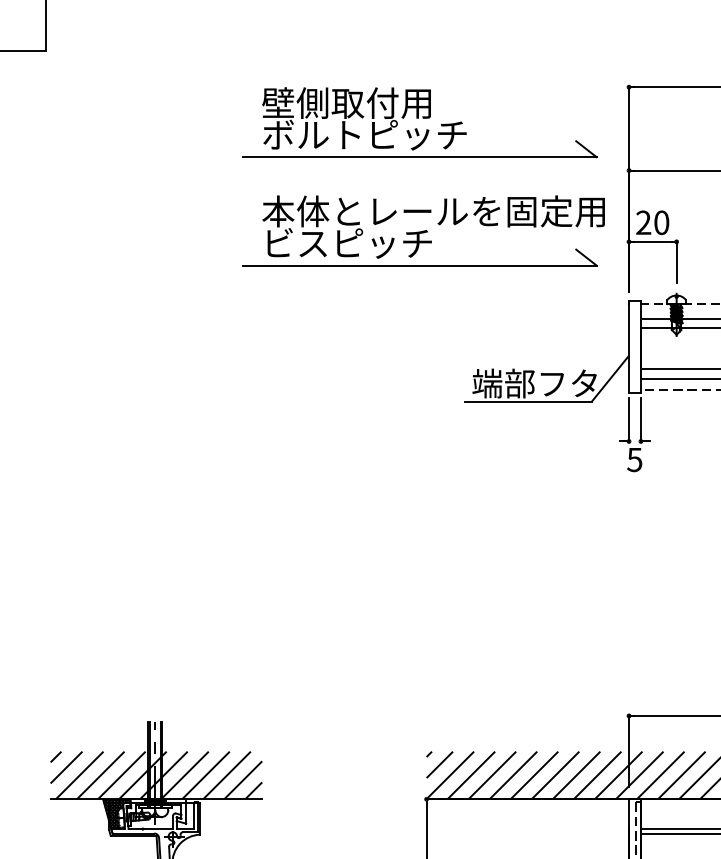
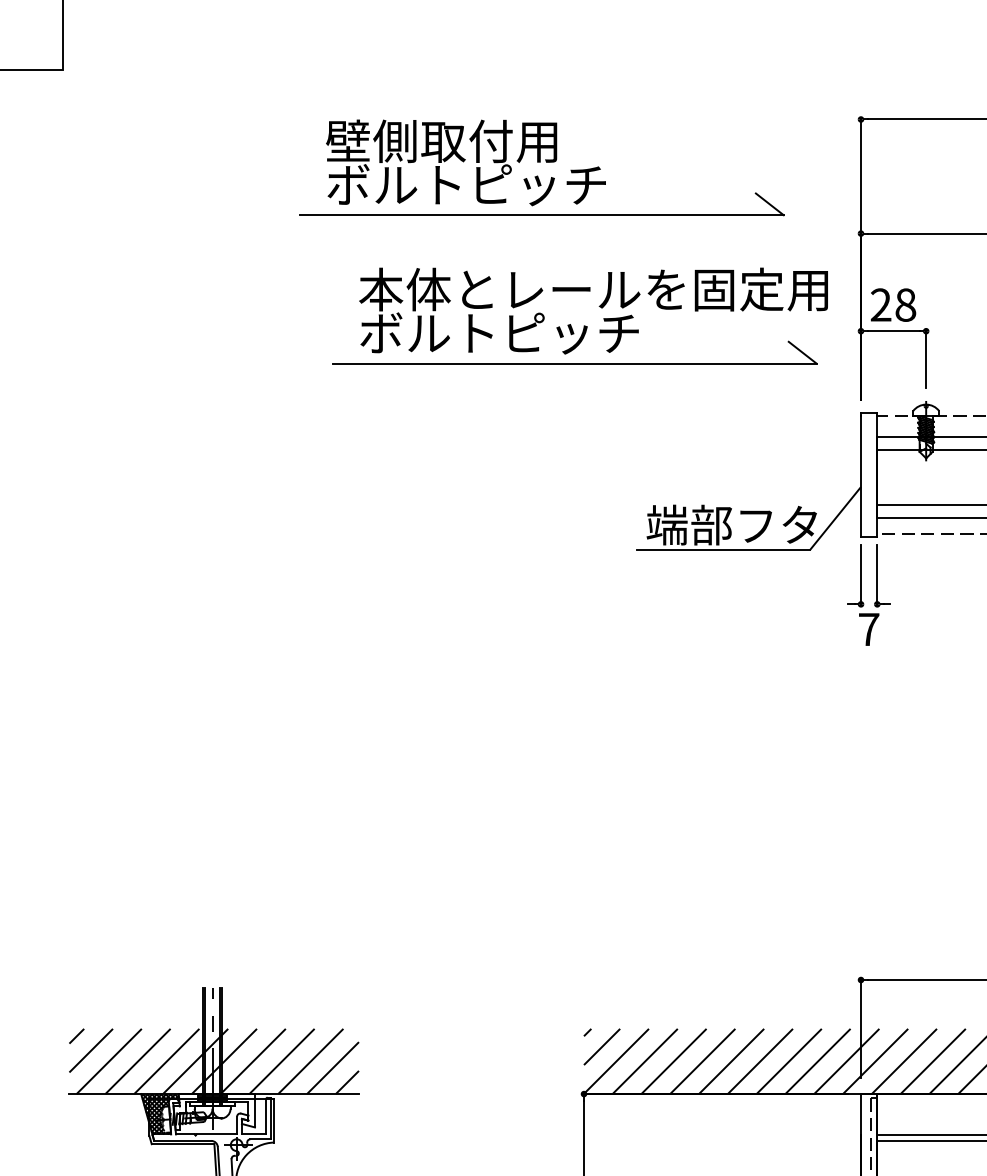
part: (419, 122) -> (541, 167), moved
text: (661, 222) -> (905, 304), 20 -> 28
text: (364, 243) -> (498, 333), ビスピッチ -> ボルトピッチ
text: (634, 460) -> (868, 630), 5 -> 7

